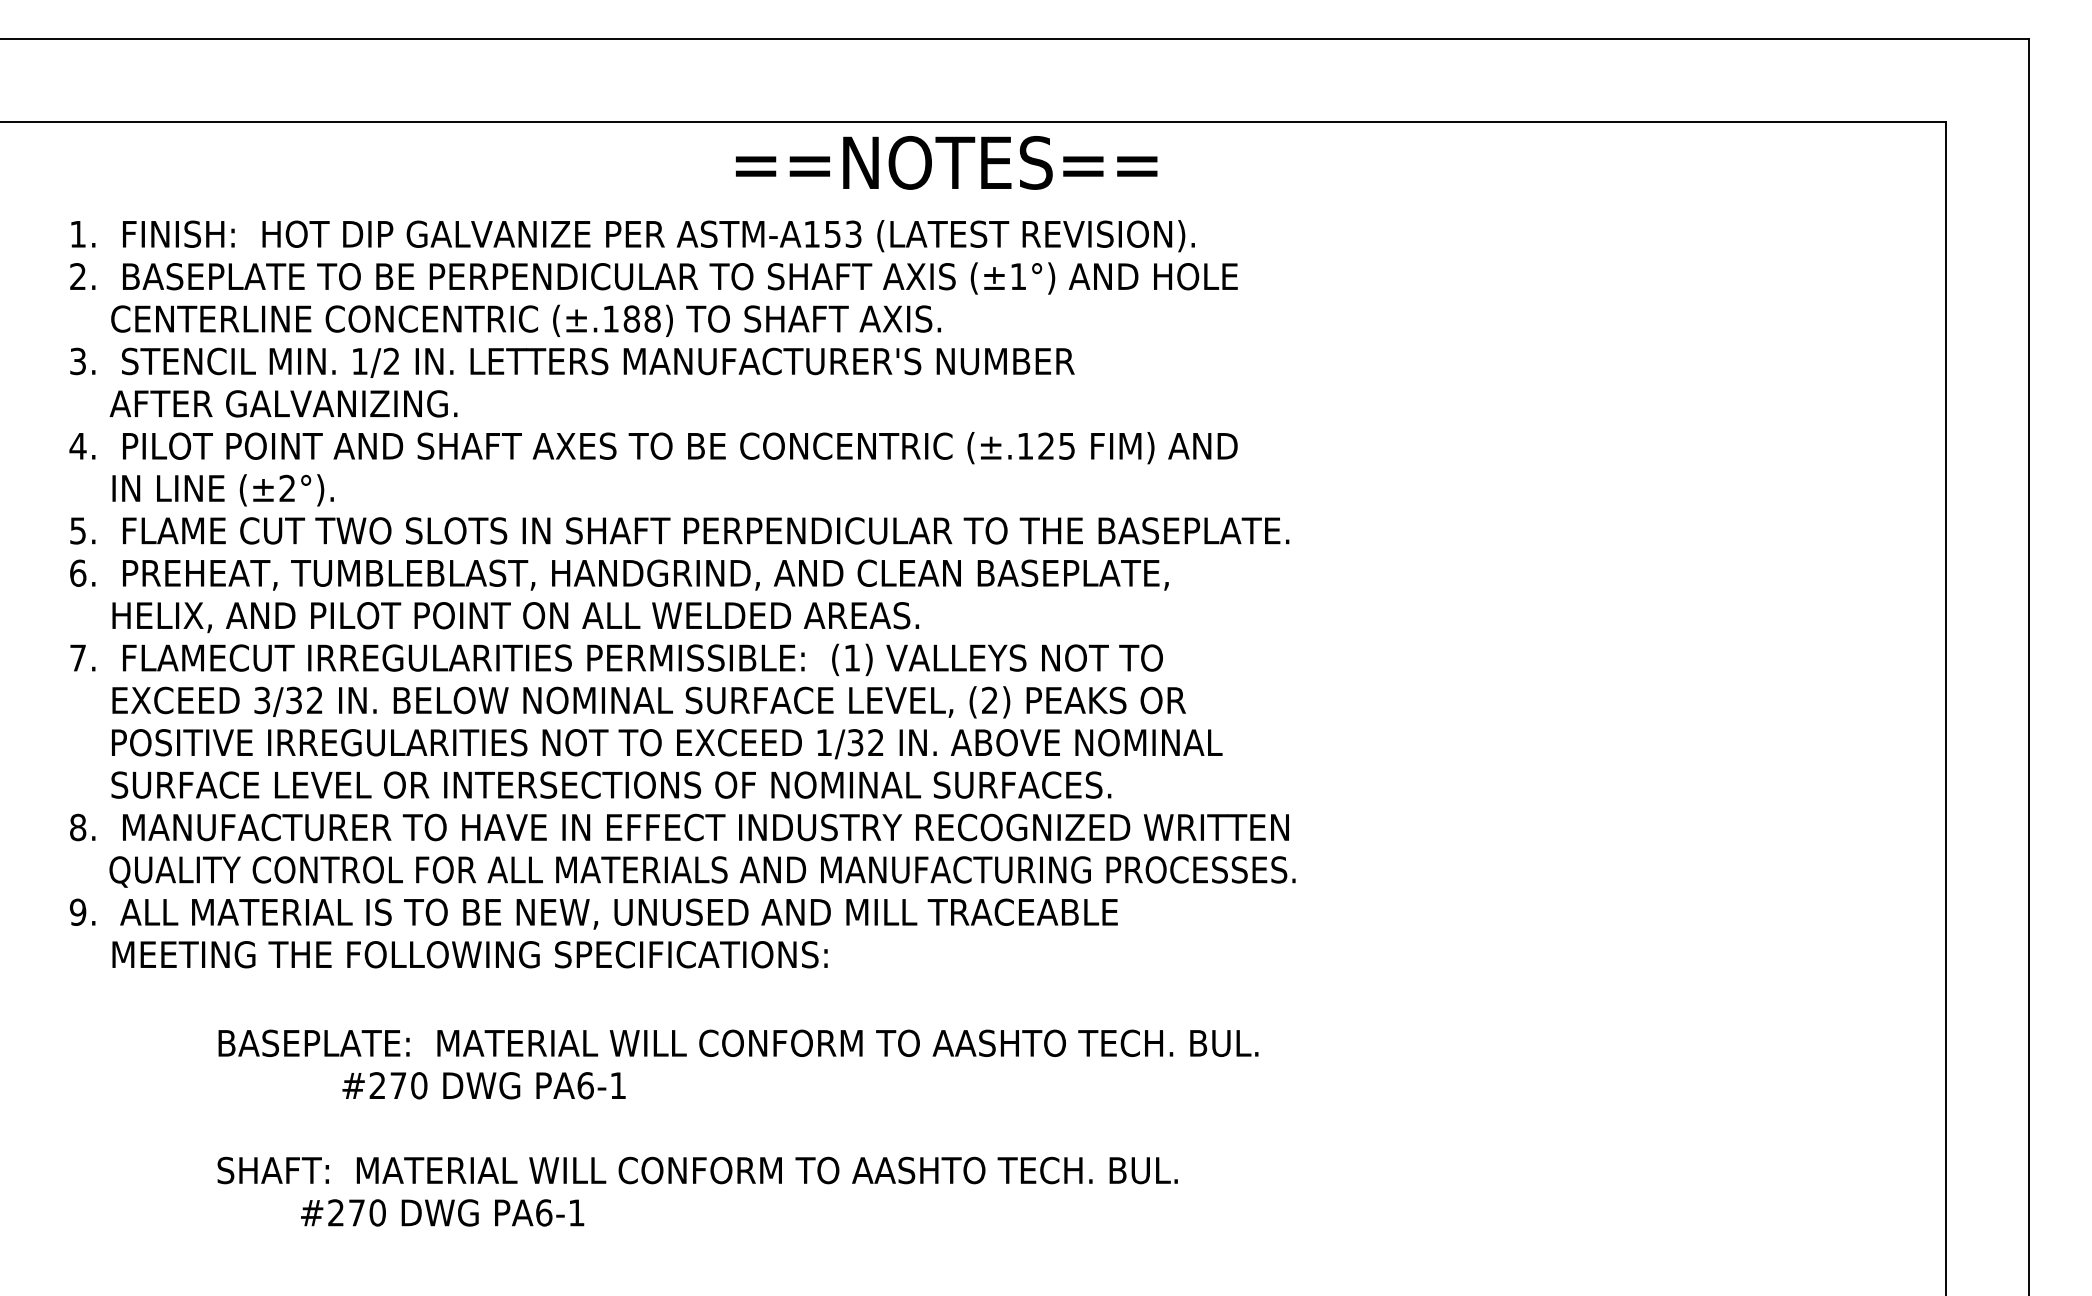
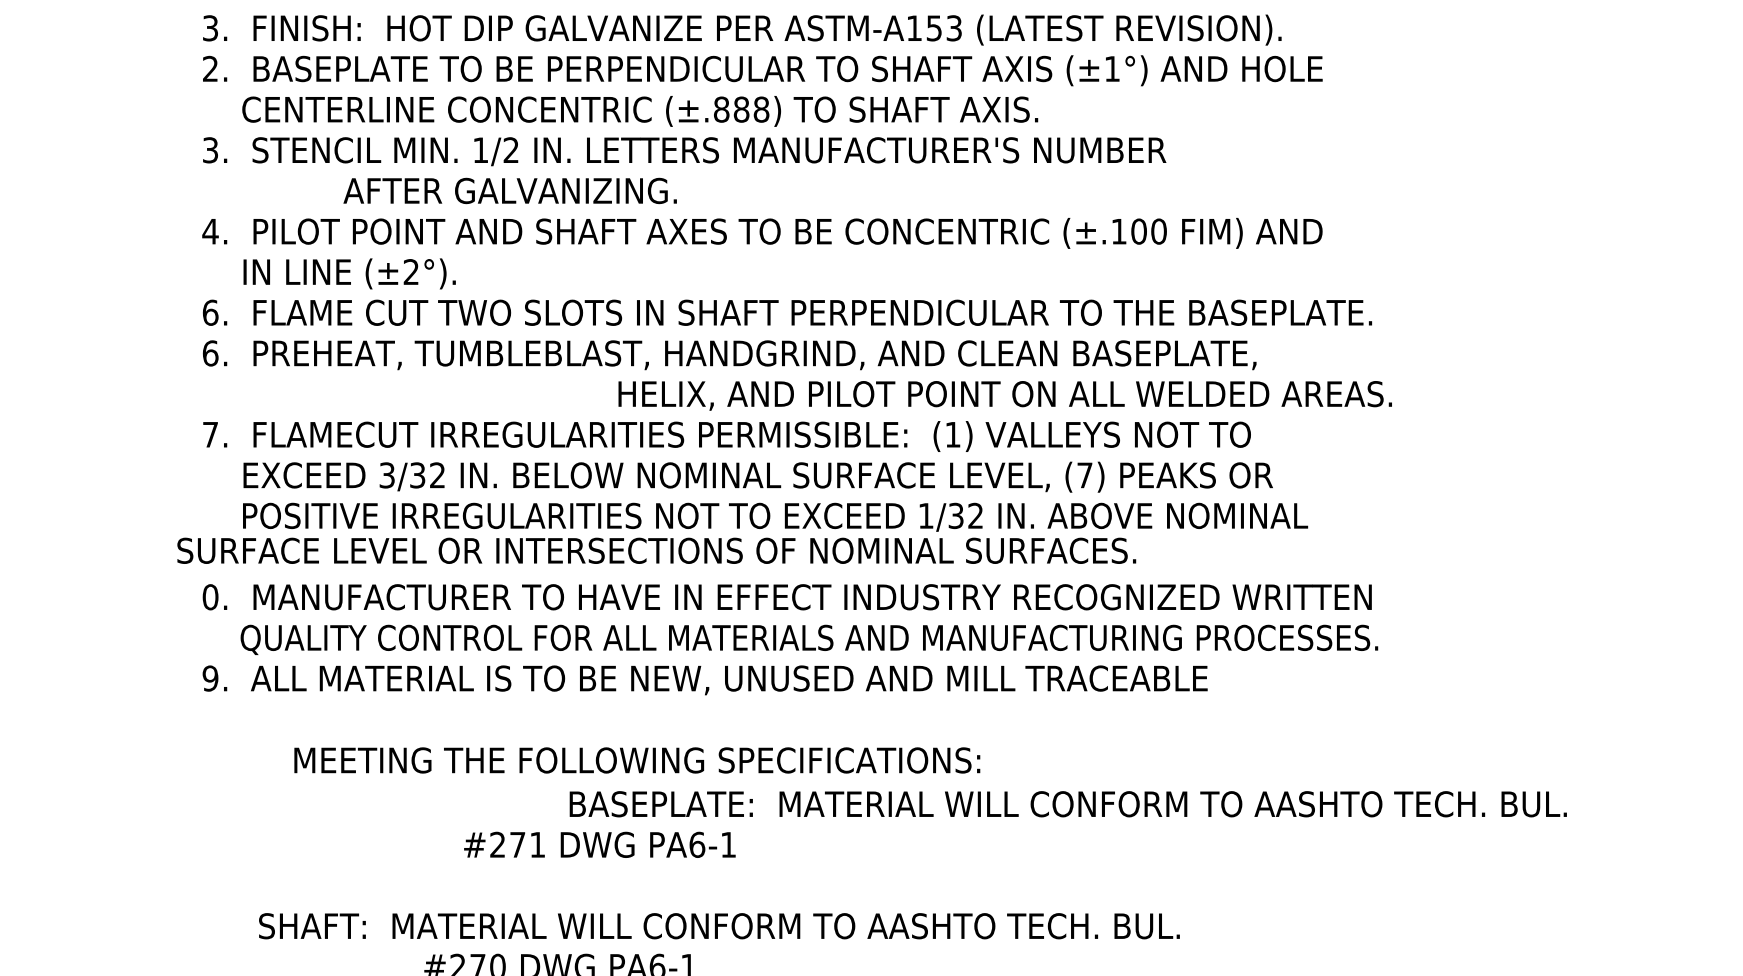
text: (77, 233) -> (209, 27), 1. -> 3.
text: (611, 318) -> (722, 109), (±.188) -> (±.888)
text: (283, 403) -> (510, 190), moved
text: (1056, 445) -> (1148, 230), (±.125 -> (±.100
text: (78, 530) -> (210, 312), 5. -> 6.
text: (515, 617) -> (1004, 395), moved
text: (989, 699) -> (1084, 474), (2) -> (7)
text: (611, 784) -> (656, 550), moved
text: (78, 827) -> (210, 597), 8. -> 0.
text: (469, 954) -> (636, 760), moved
text: (738, 1042) -> (1068, 803), moved
text: (419, 1085) -> (537, 844), #270 -> #271
text: (697, 1170) -> (719, 926), moved

